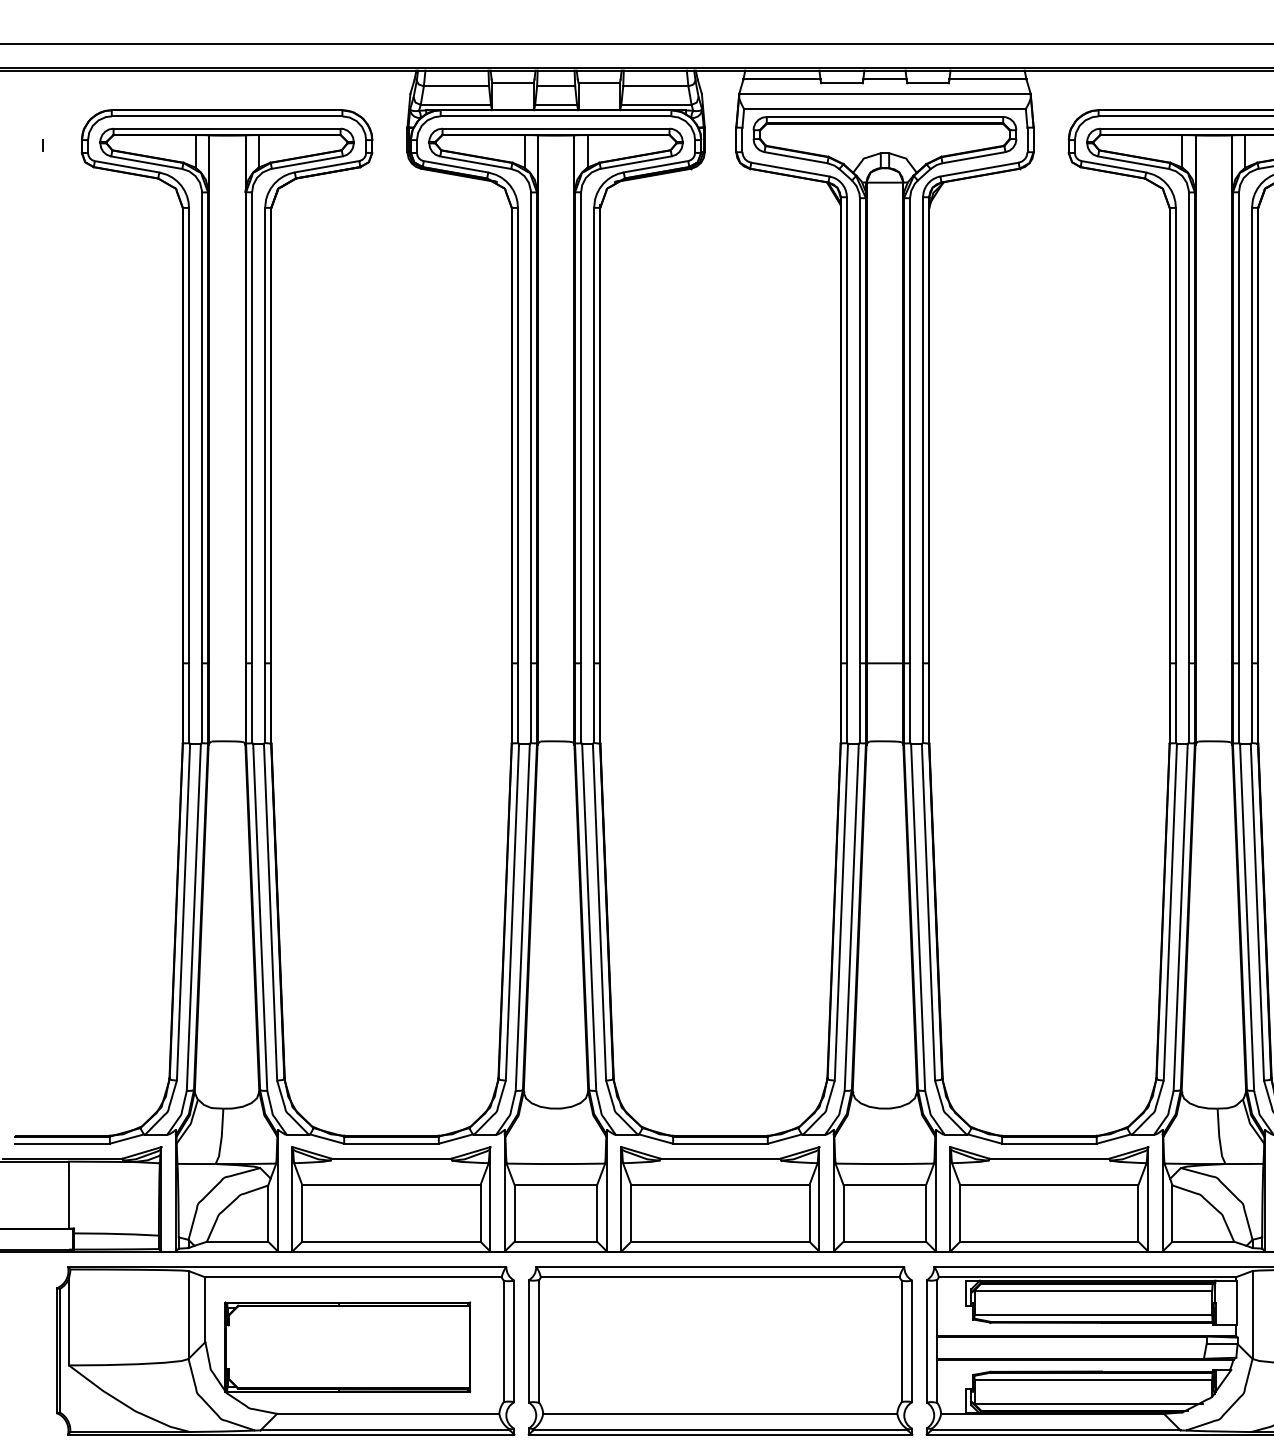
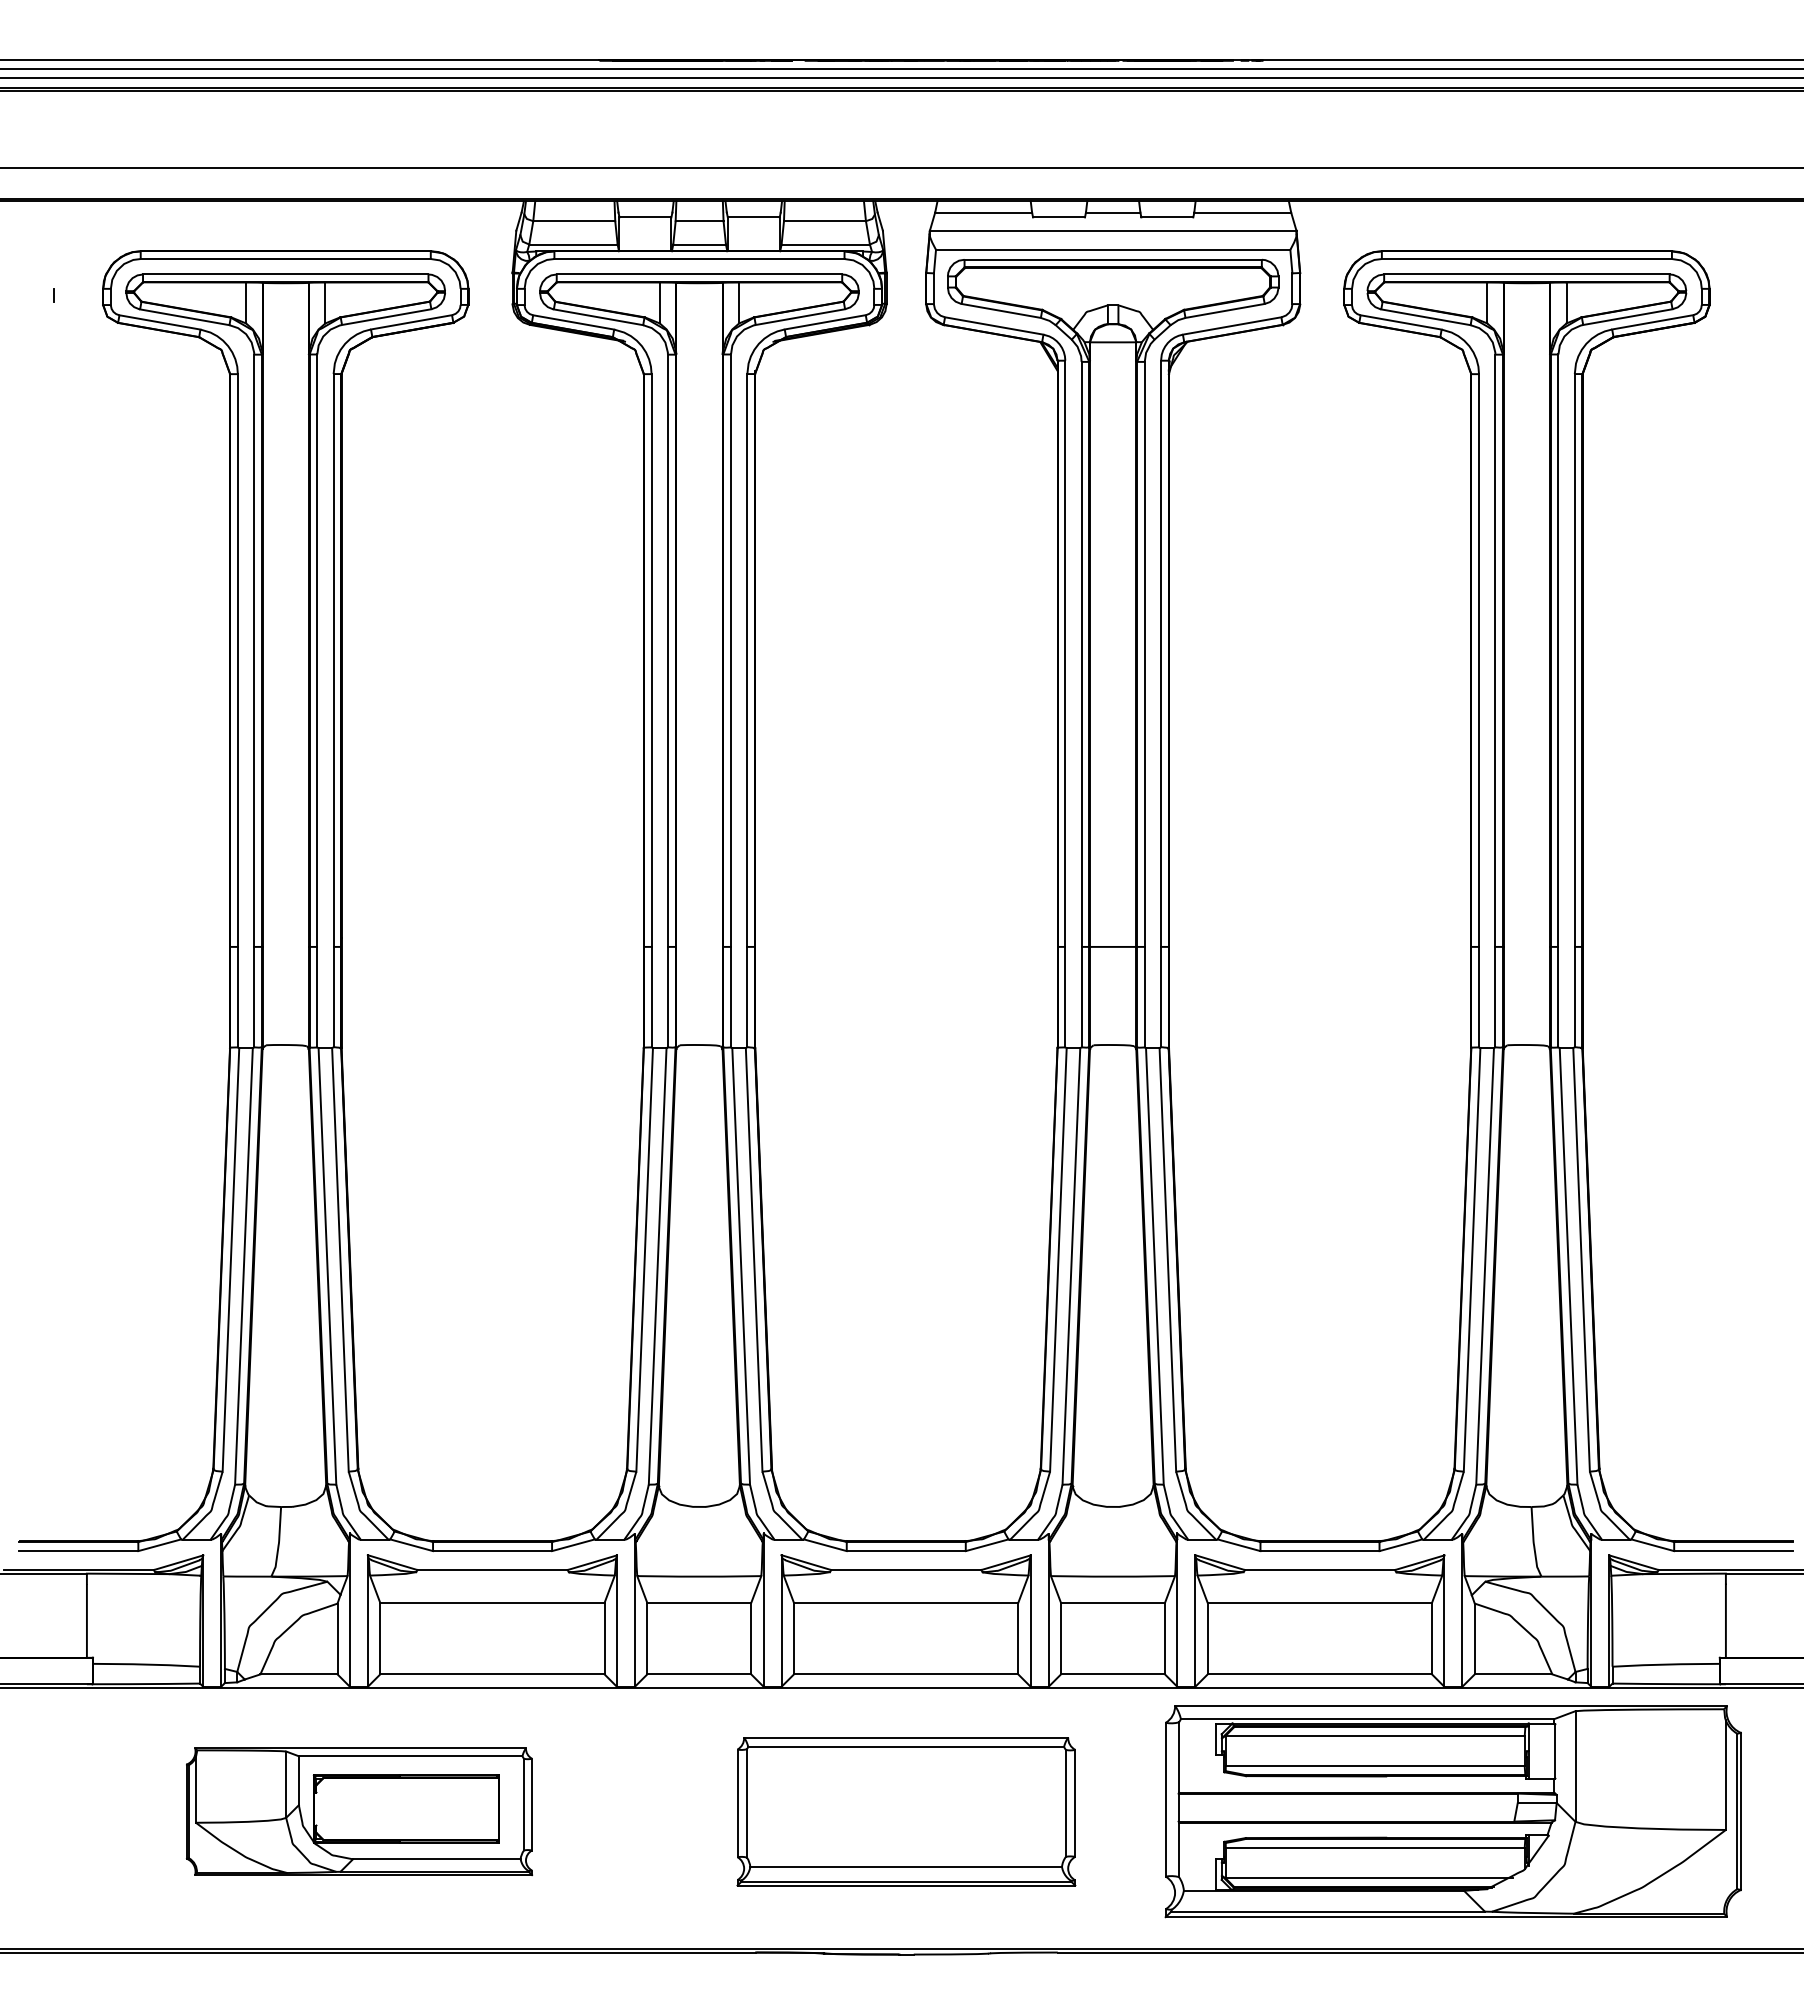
part: (285, 1350) -> (359, 1811), size x0.6
part: (720, 1350) -> (906, 1811), size x0.7

